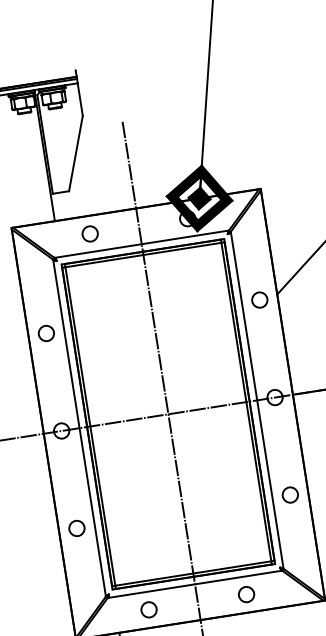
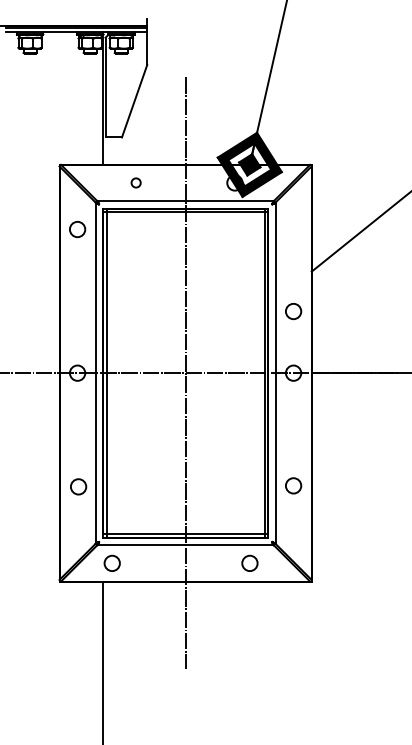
circle: (89, 233) -> (135, 182), size x0.6
circle: (259, 300) -> (293, 311), moved
circle: (46, 333) -> (77, 229), moved
circle: (290, 494) -> (293, 485), moved
circle: (76, 528) -> (78, 486), moved
circle: (245, 593) -> (249, 562), moved
circle: (148, 609) -> (111, 562), moved

